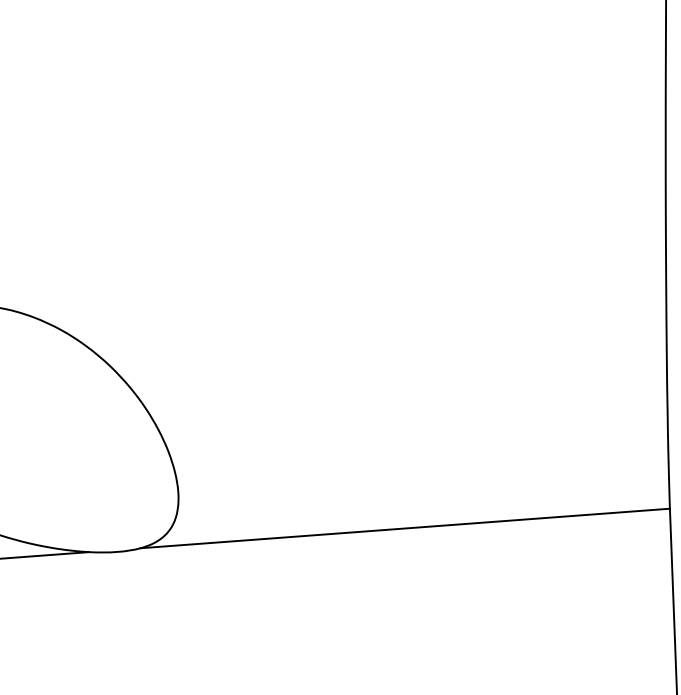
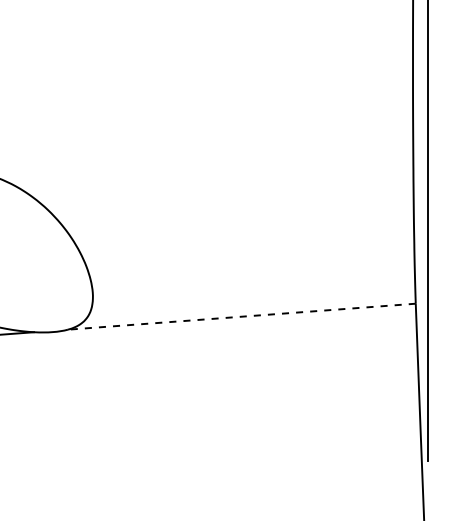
line: (404, 528) -> (241, 316), solid -> dashed

